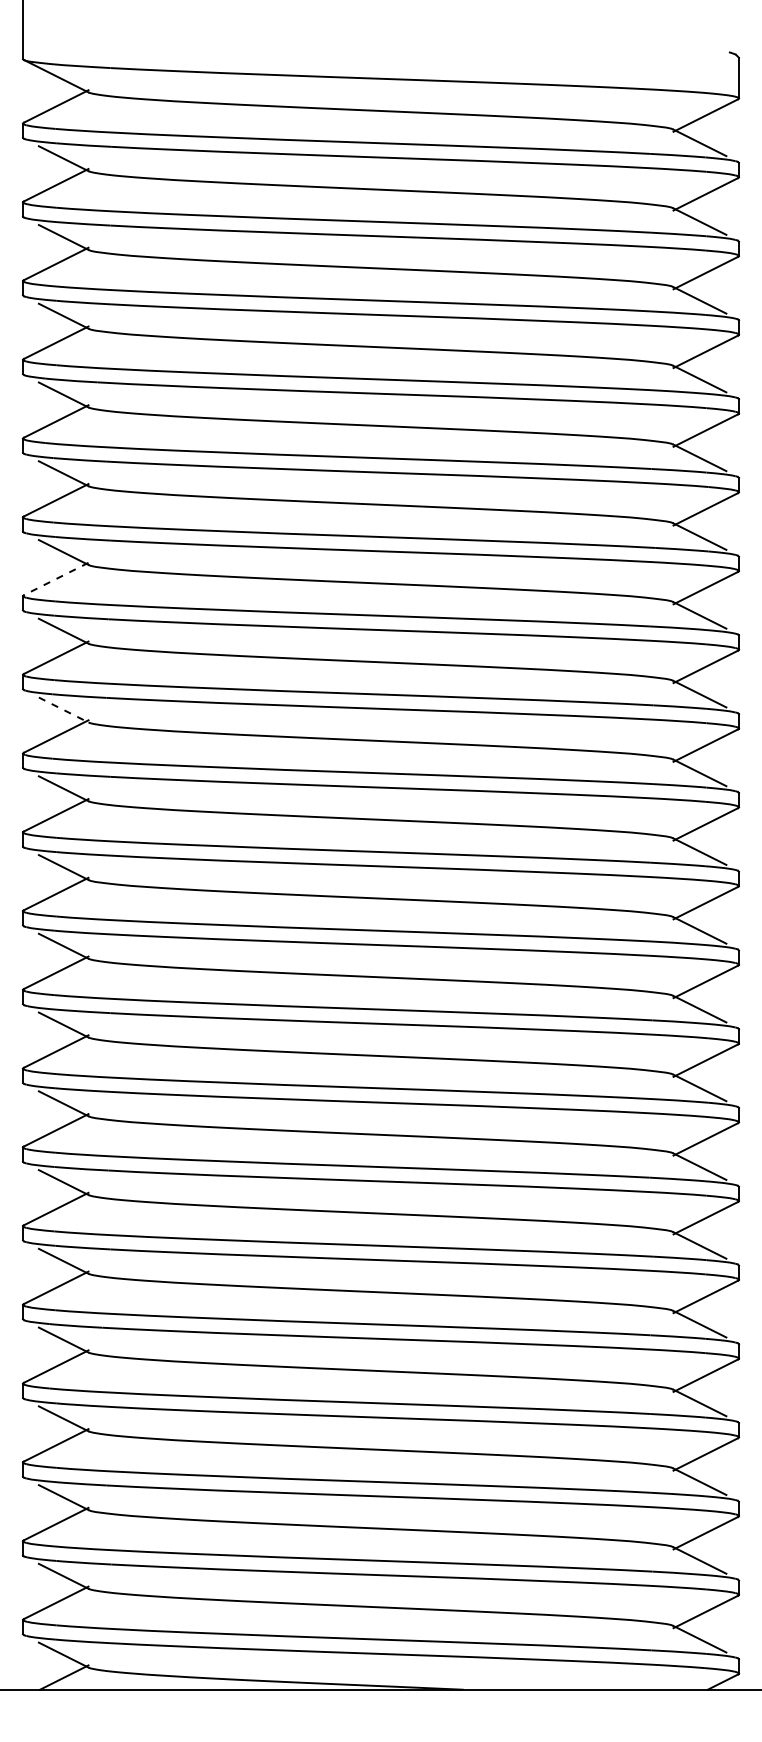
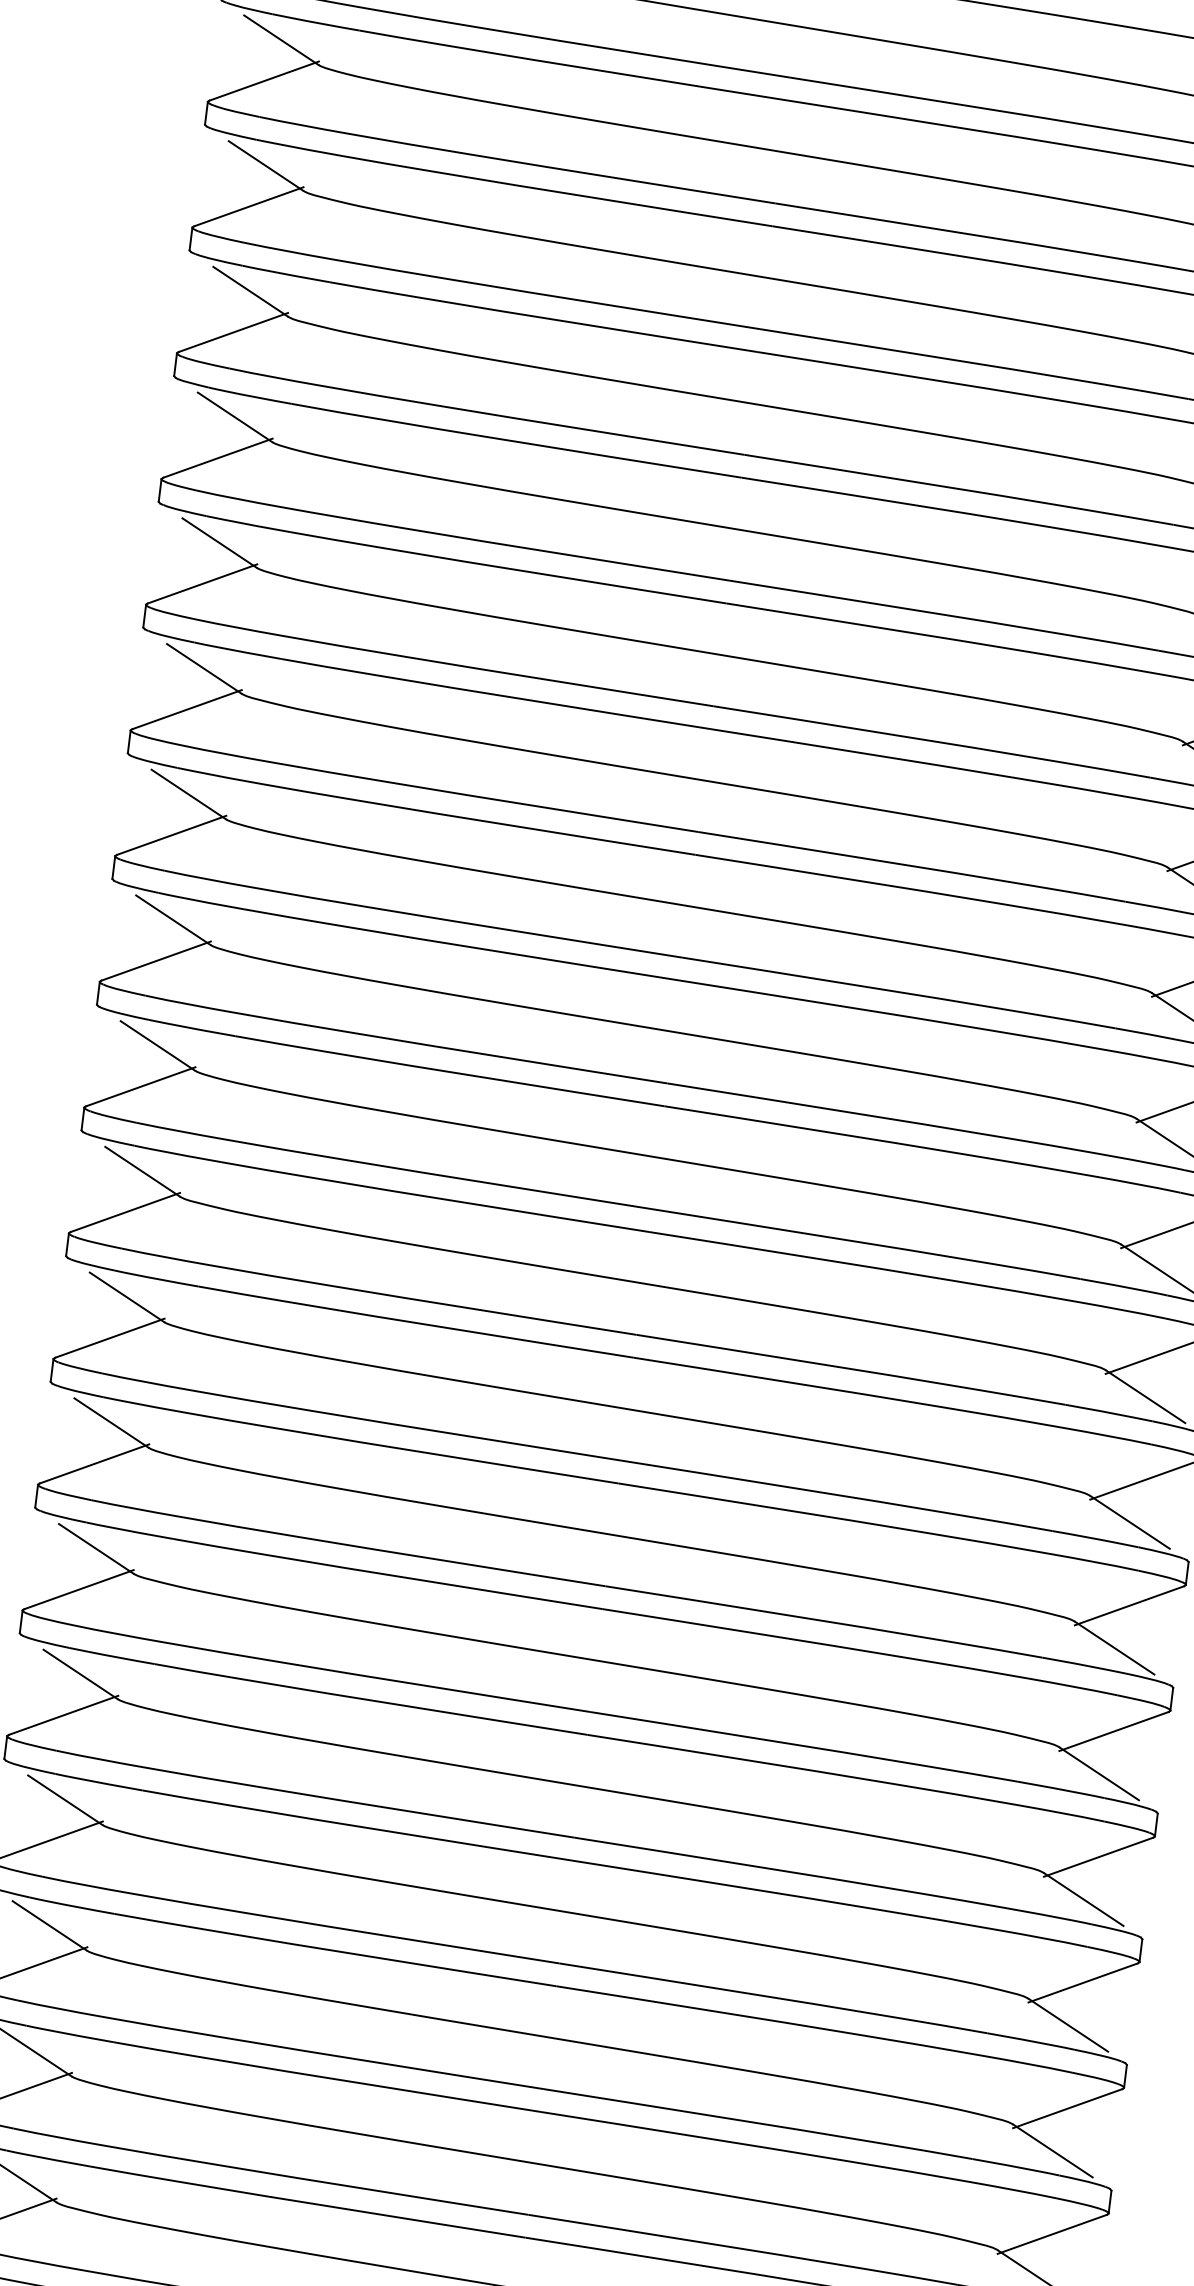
line: (55, 579) -> (185, 710), dashed -> solid
line: (63, 710) -> (172, 920), dashed -> solid

